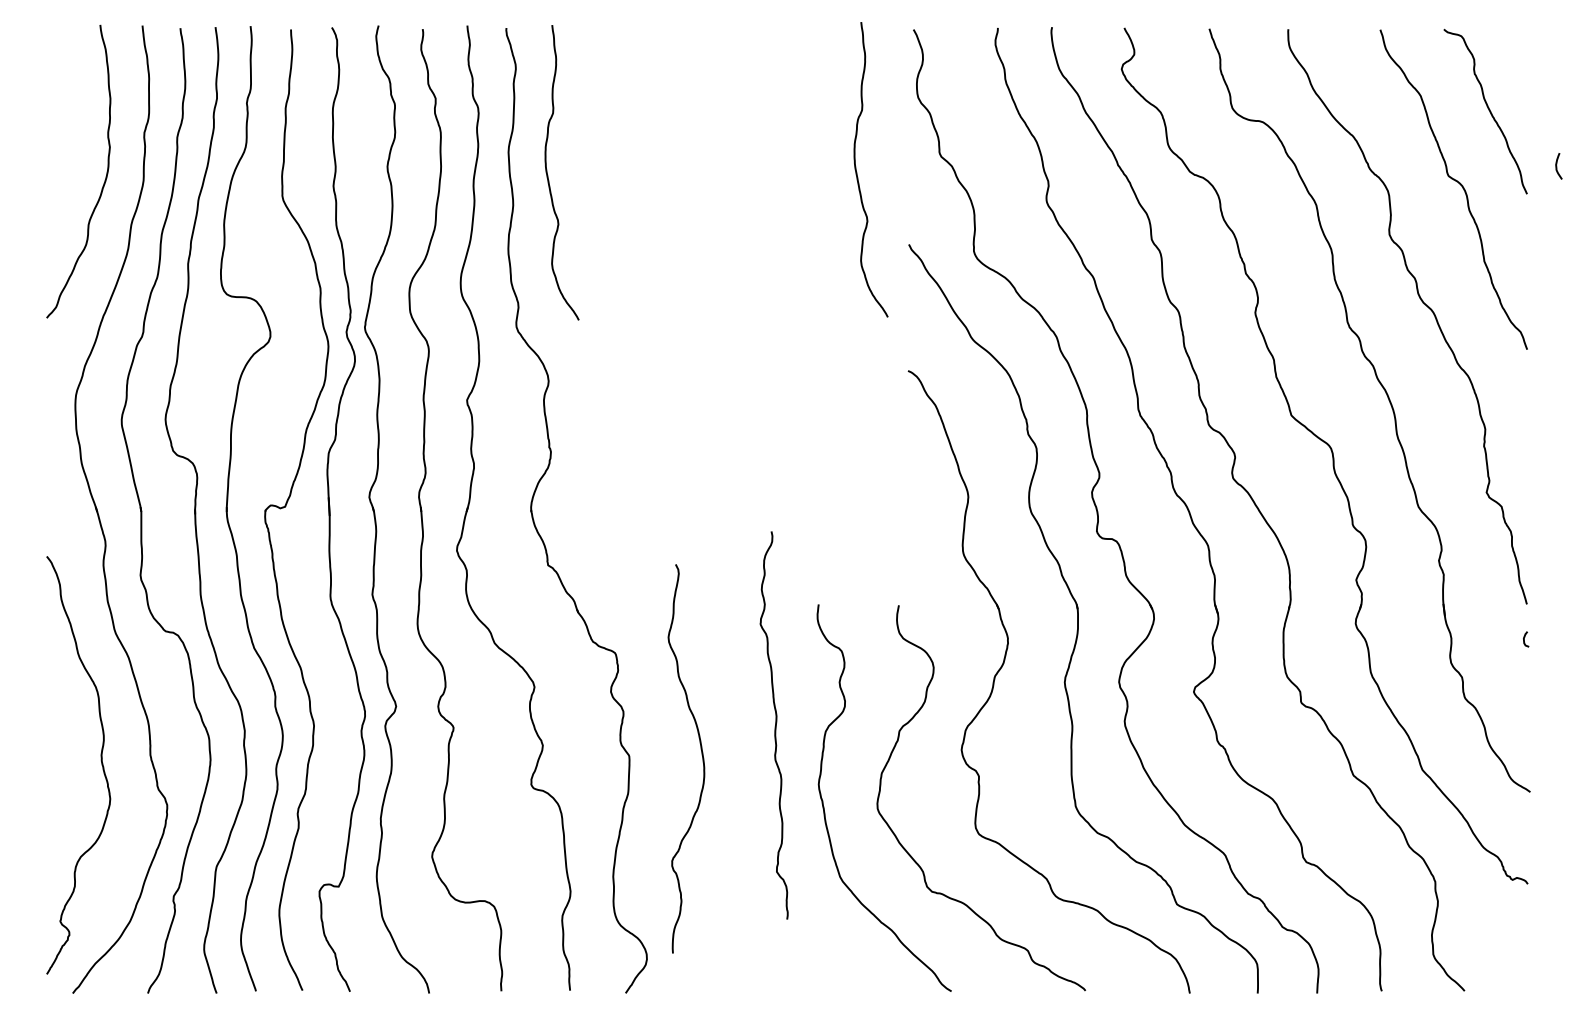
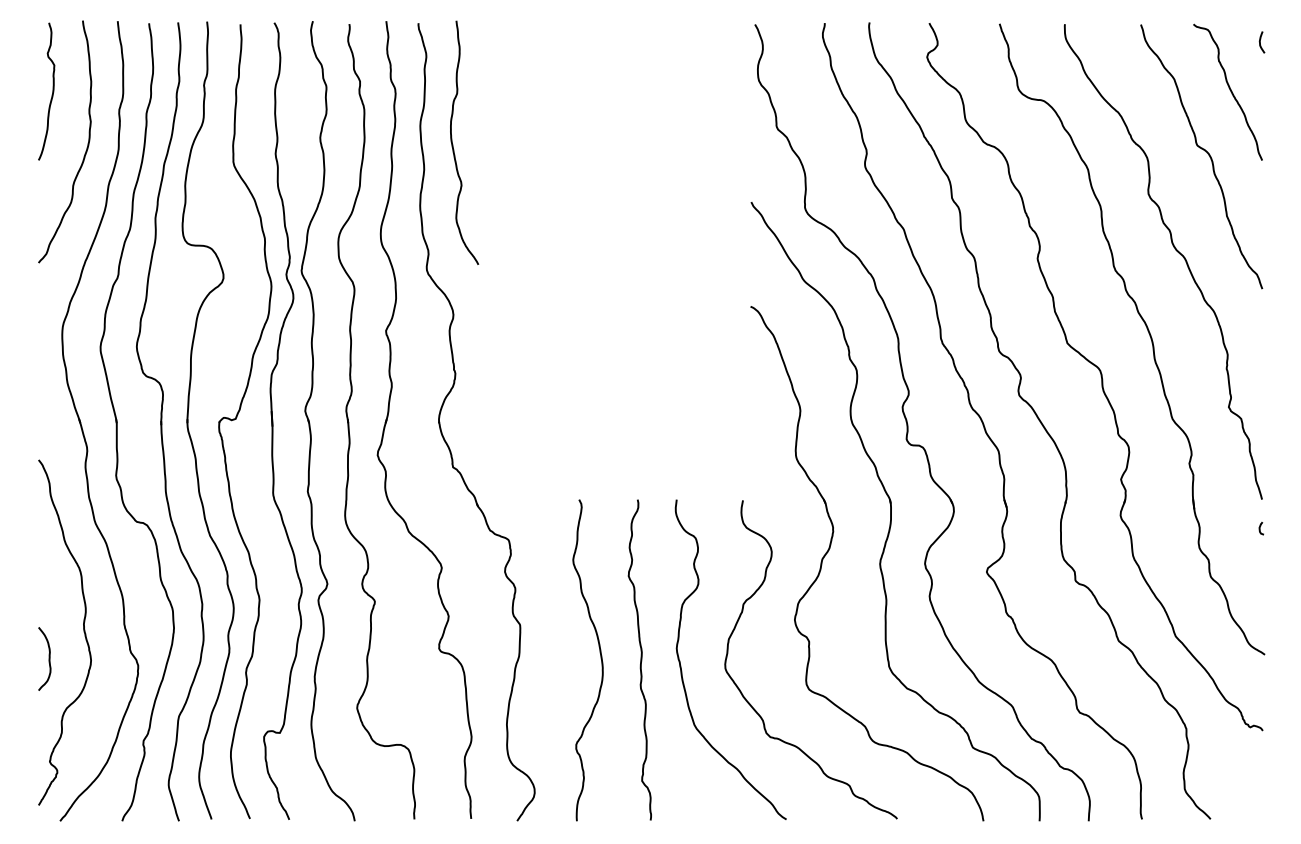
curve: (63, 110) -> (52, 91), added
curve: (1557, 166) -> (1260, 42), moved
curve: (857, 172) -> (708, 142), removed
curve: (774, 726) -> (640, 660), moved
curve: (701, 755) -> (600, 657), moved
curve: (59, 796) -> (49, 658), added

